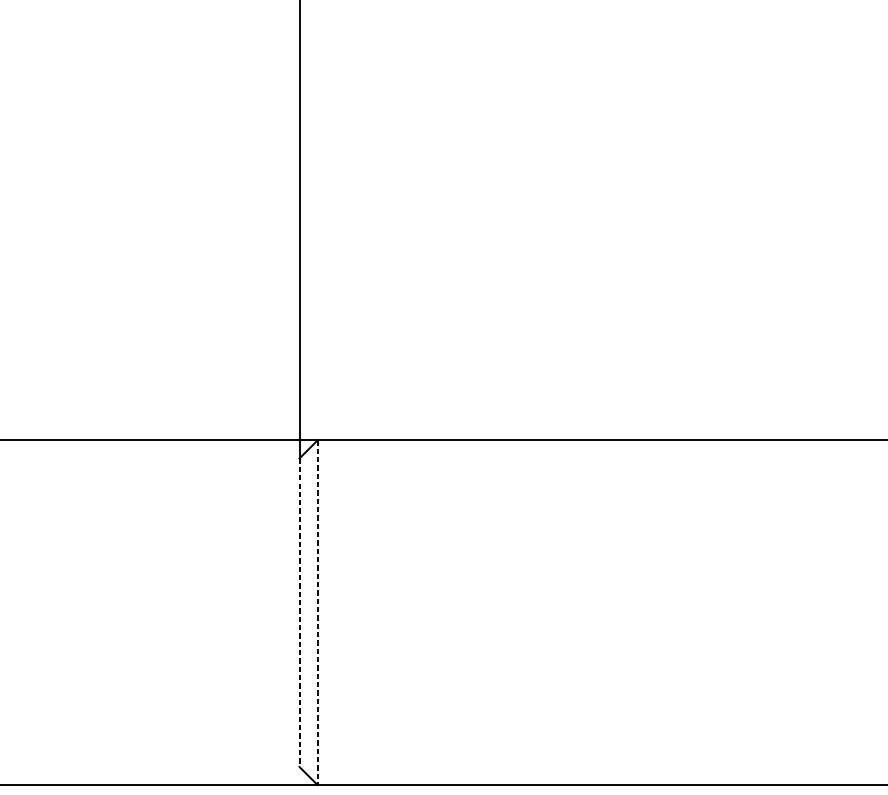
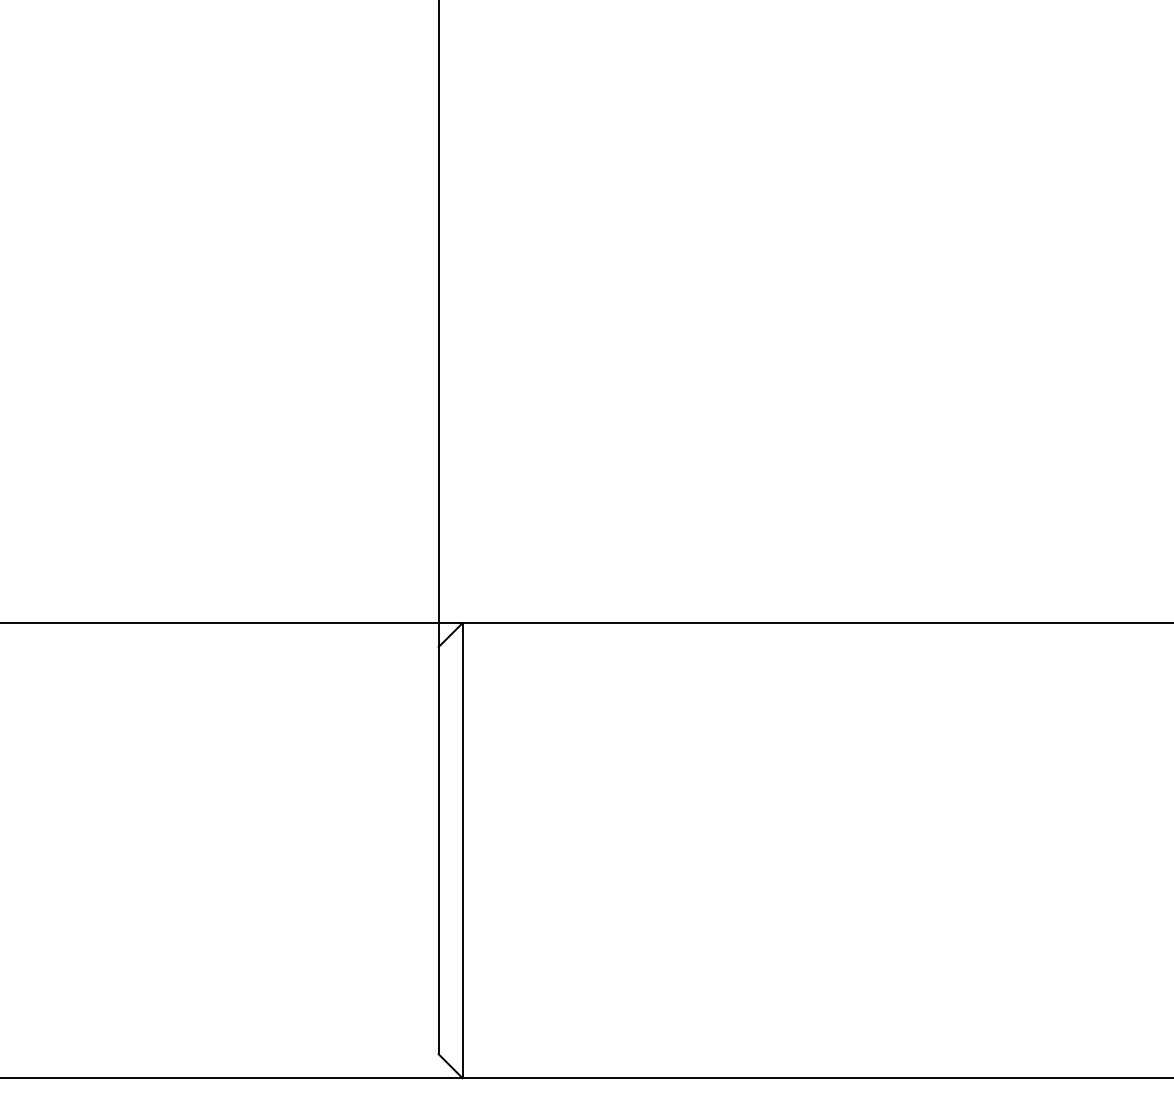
line: (299, 612) -> (438, 850), dashed -> solid
line: (317, 612) -> (462, 850), dashed -> solid

